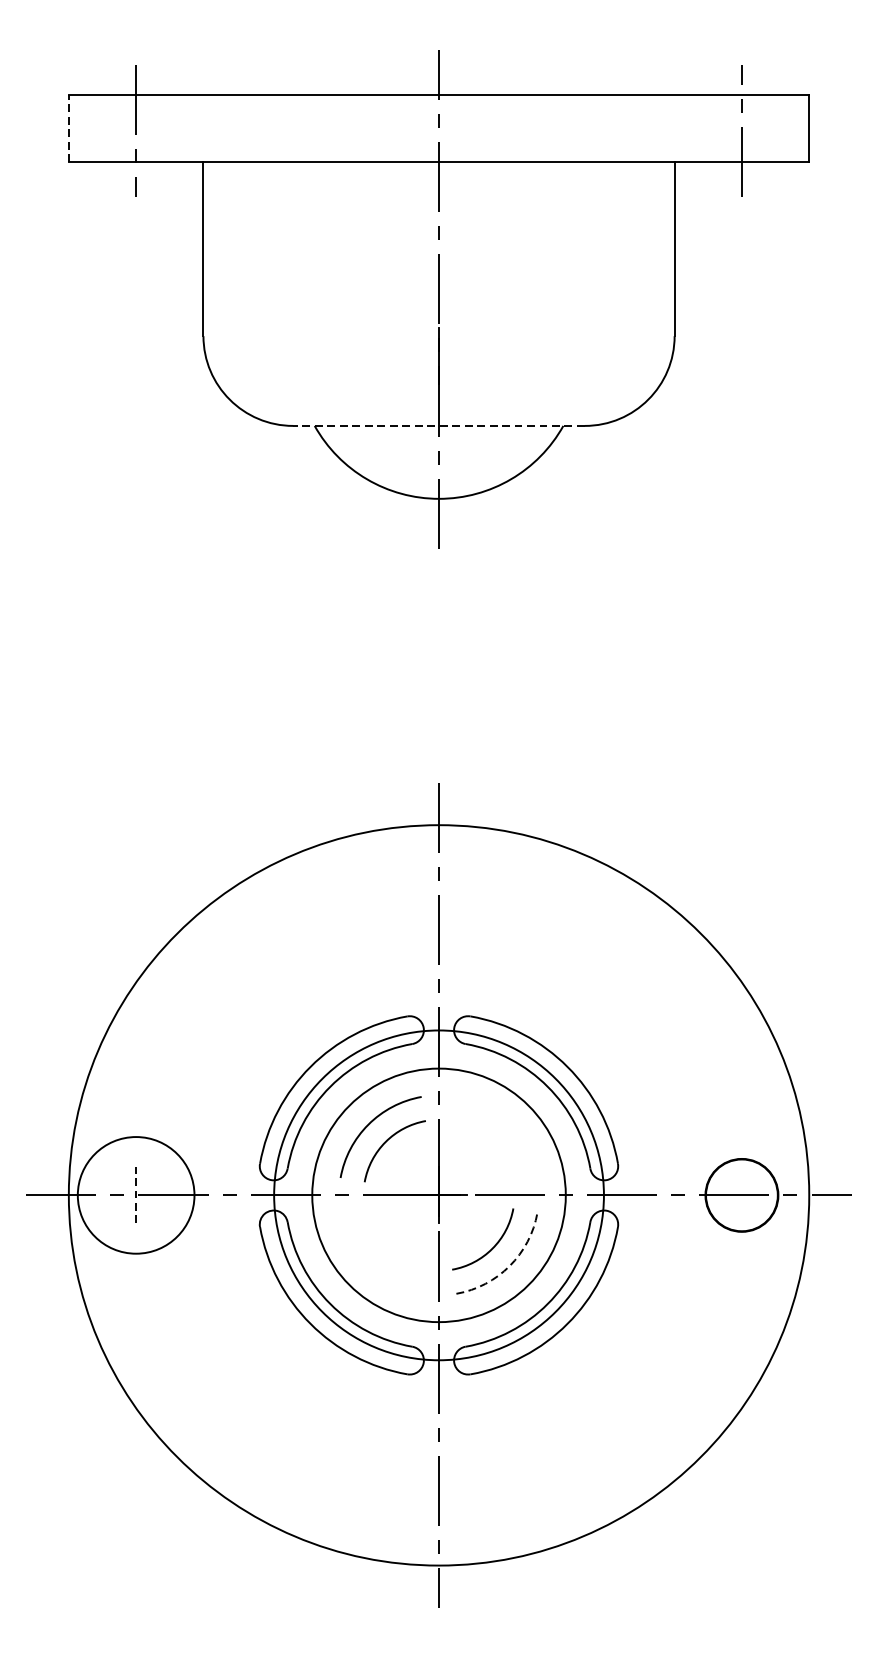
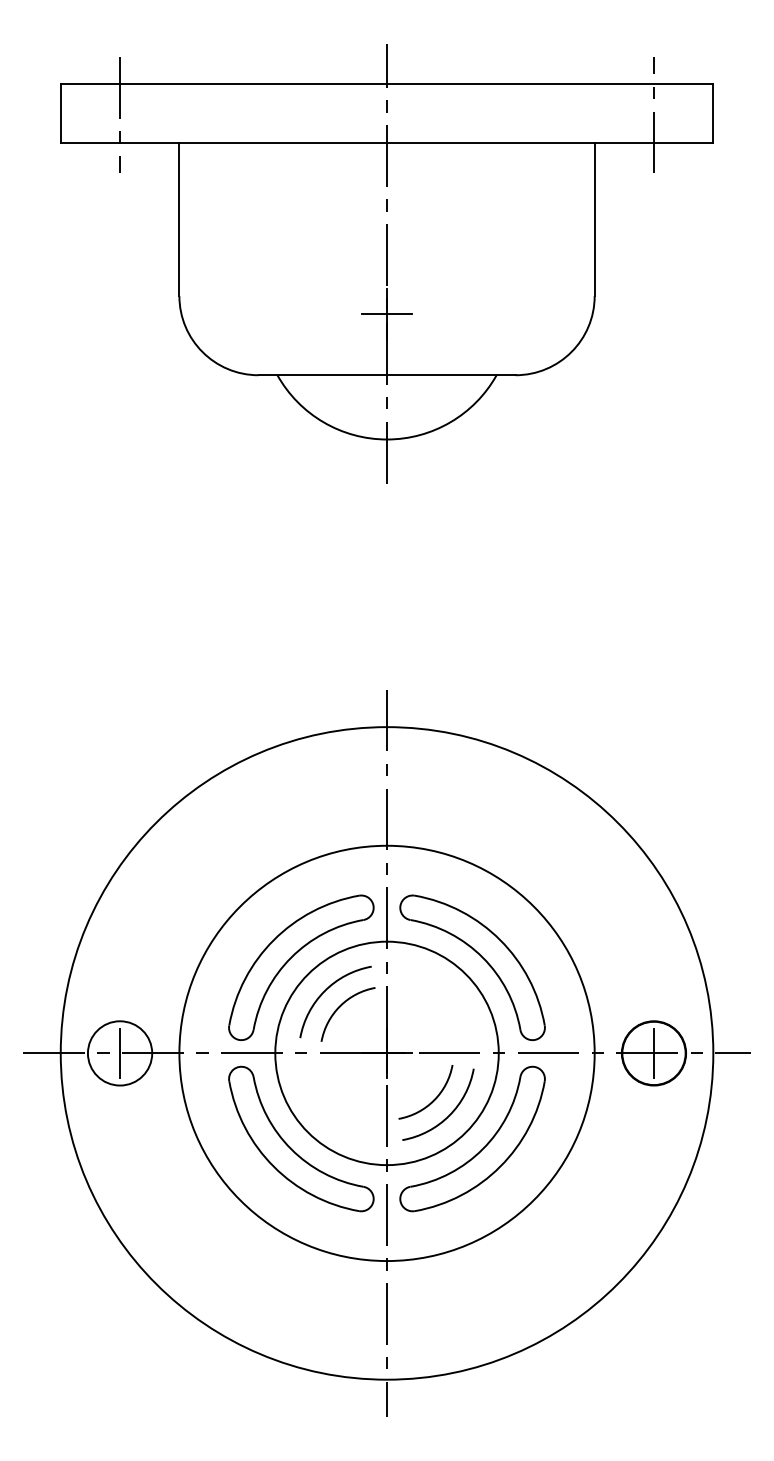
line: (68, 128) -> (60, 113), dashed -> solid
line: (438, 355) -> (386, 313), added
line: (439, 426) -> (387, 375), dashed -> solid
circle: (135, 1195) -> (119, 1053), size x0.62
line: (136, 1195) -> (120, 1053), dashed -> solid
circle: (438, 1195) -> (386, 1053), size x1.43
line: (742, 1195) -> (654, 1053), added
arc: (509, 1265) -> (449, 1115), dashed -> solid

